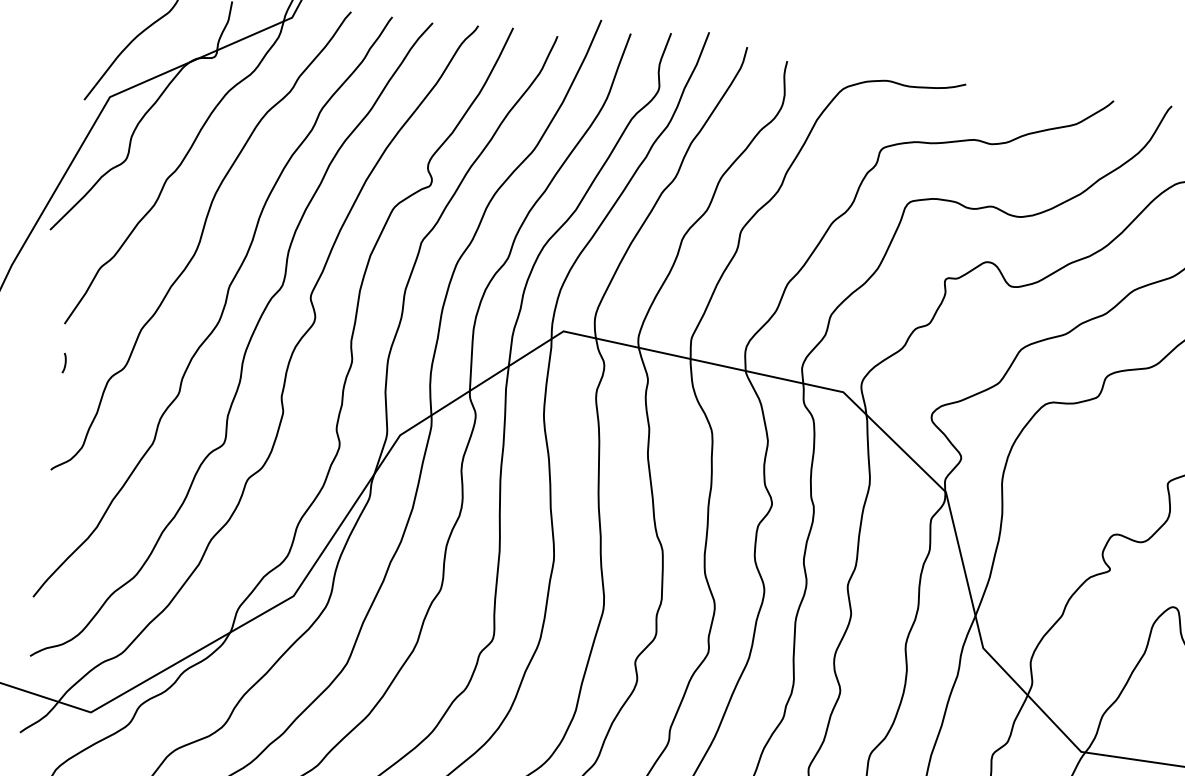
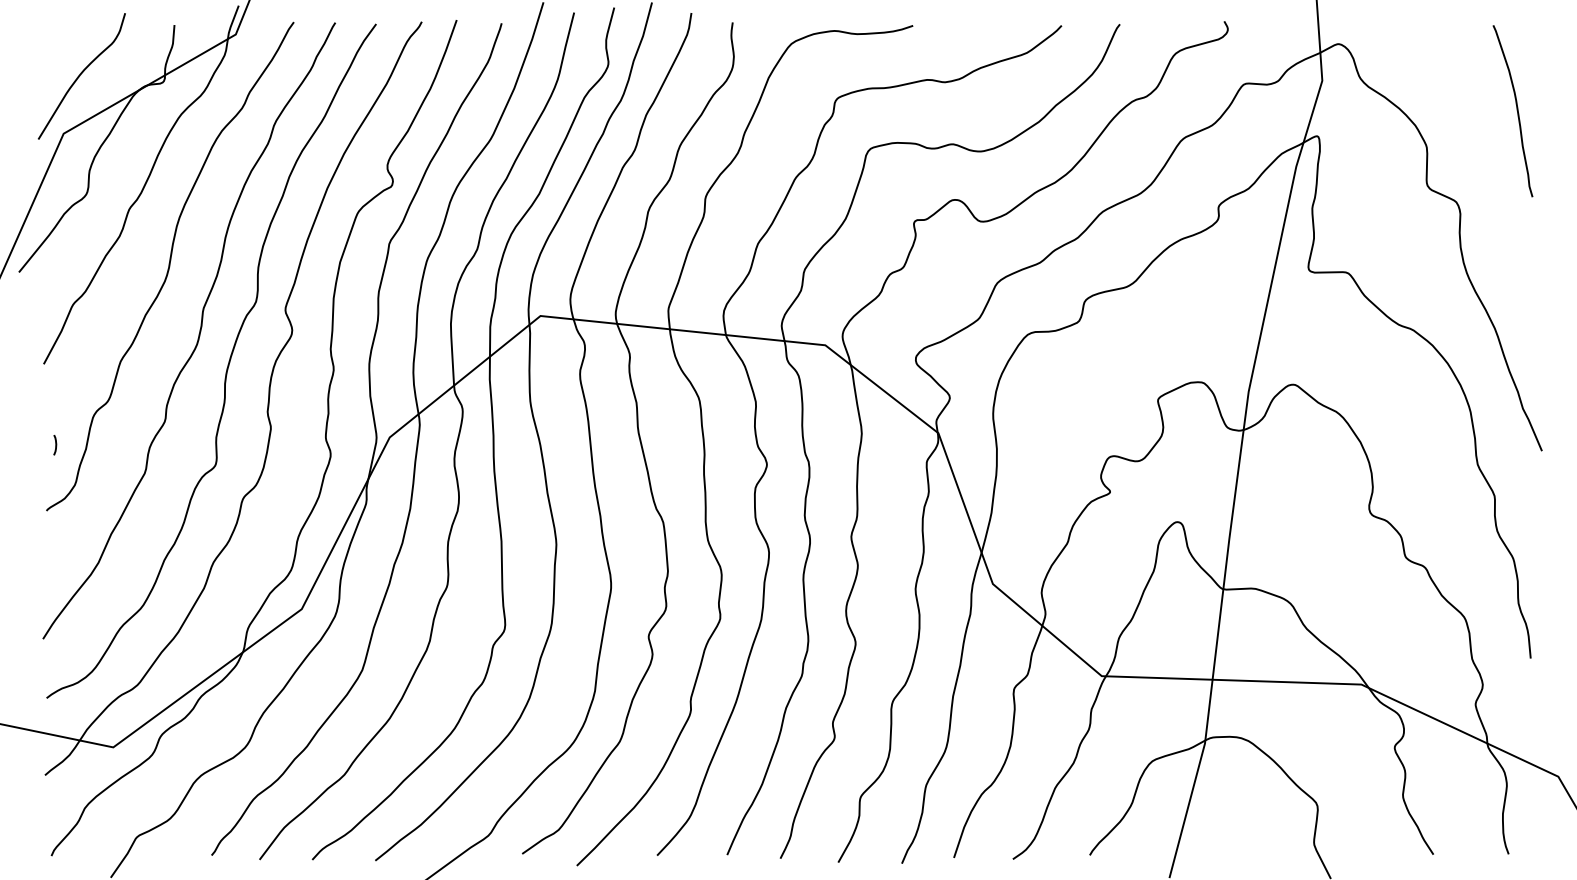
curve: (64, 363) -> (55, 445), moved

